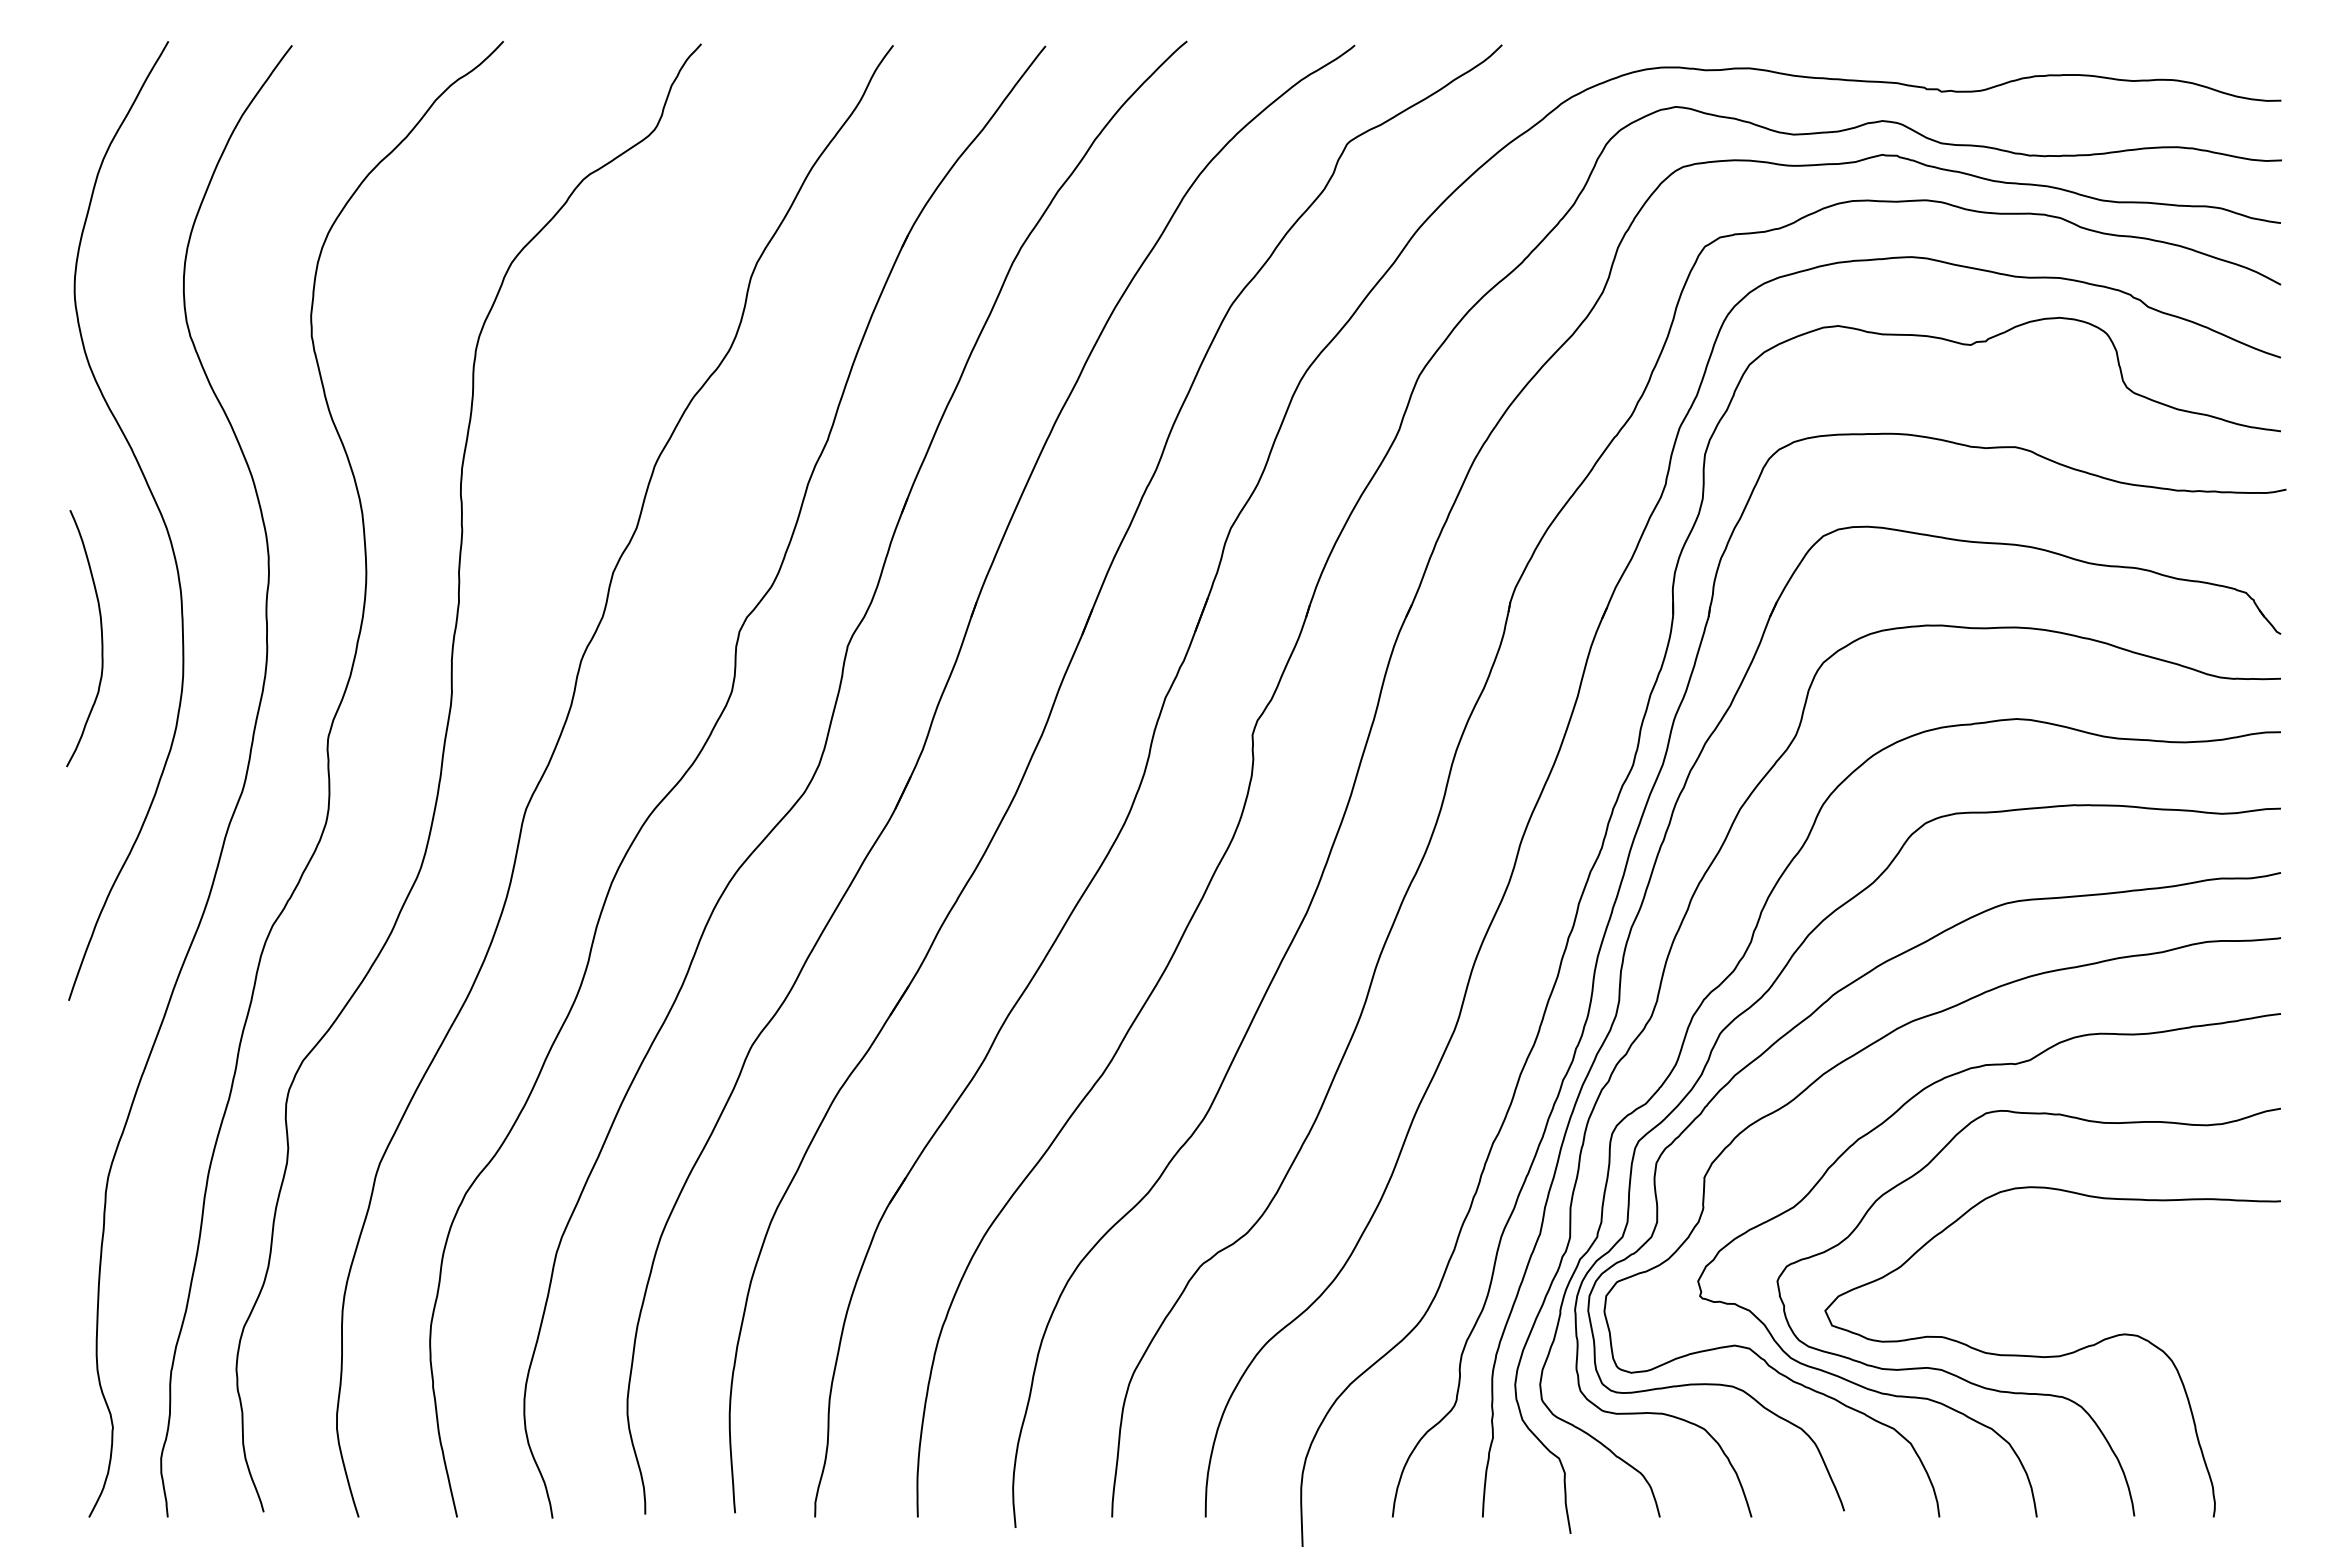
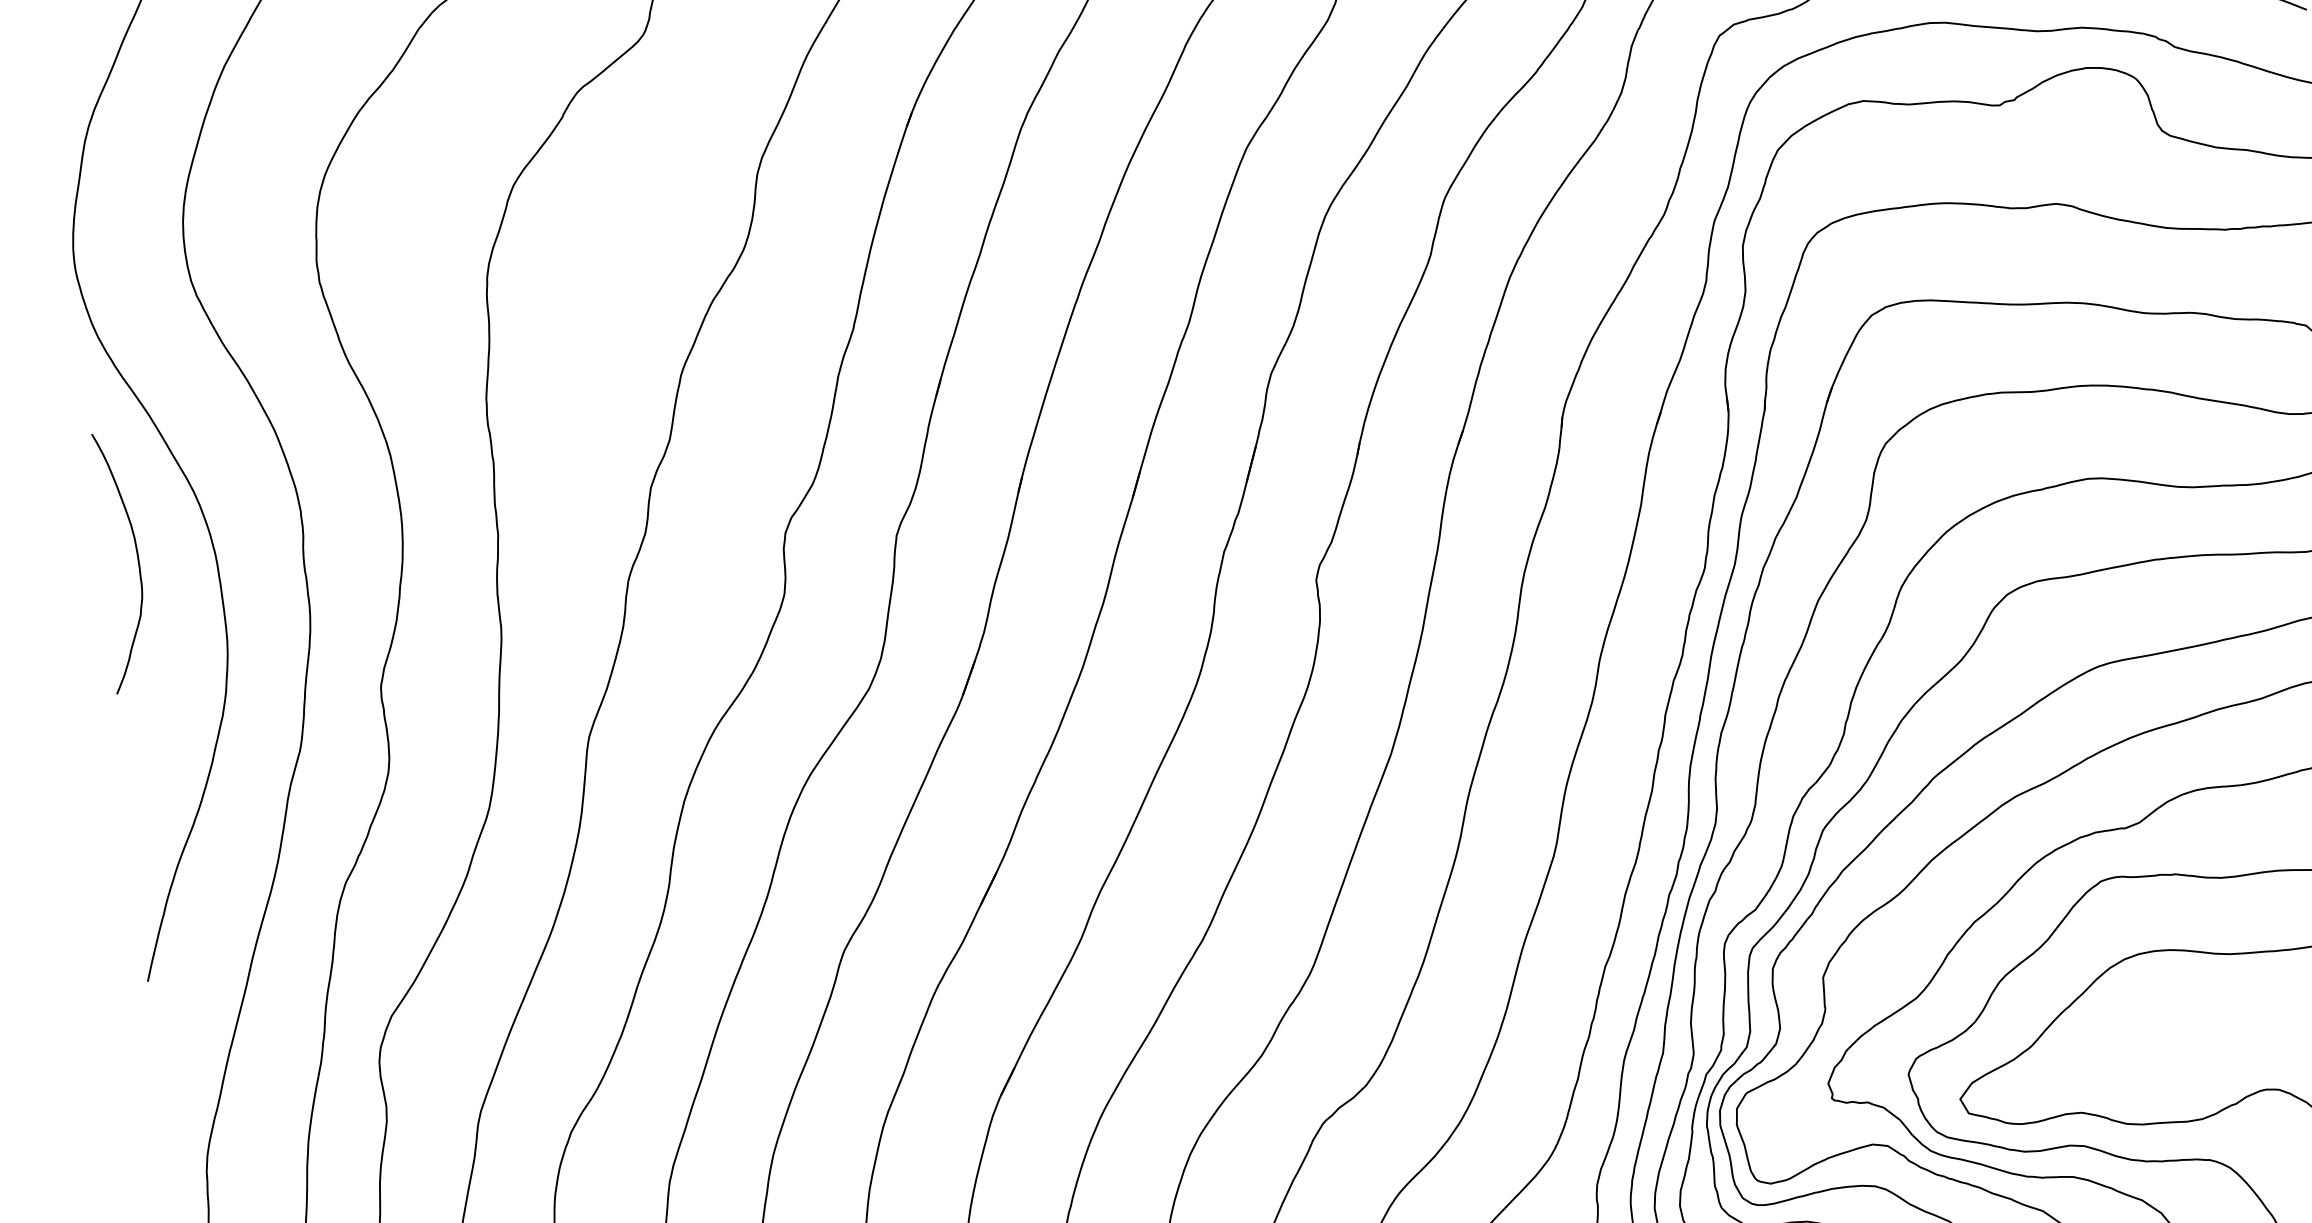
curve: (101, 638) -> (137, 560), moved

